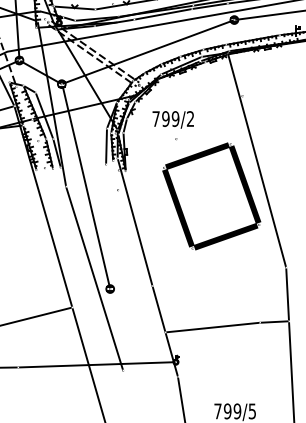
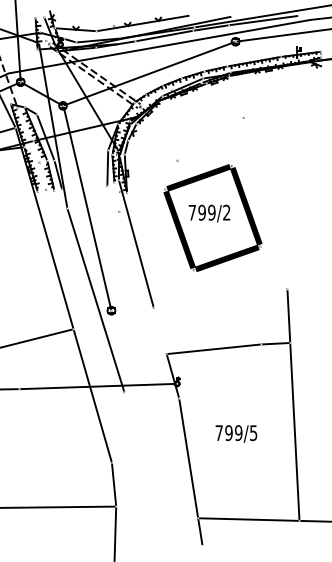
text: (173, 119) -> (209, 213), moved
line: (256, 159) -> (257, 181), removed
line: (159, 308) -> (160, 330), removed

